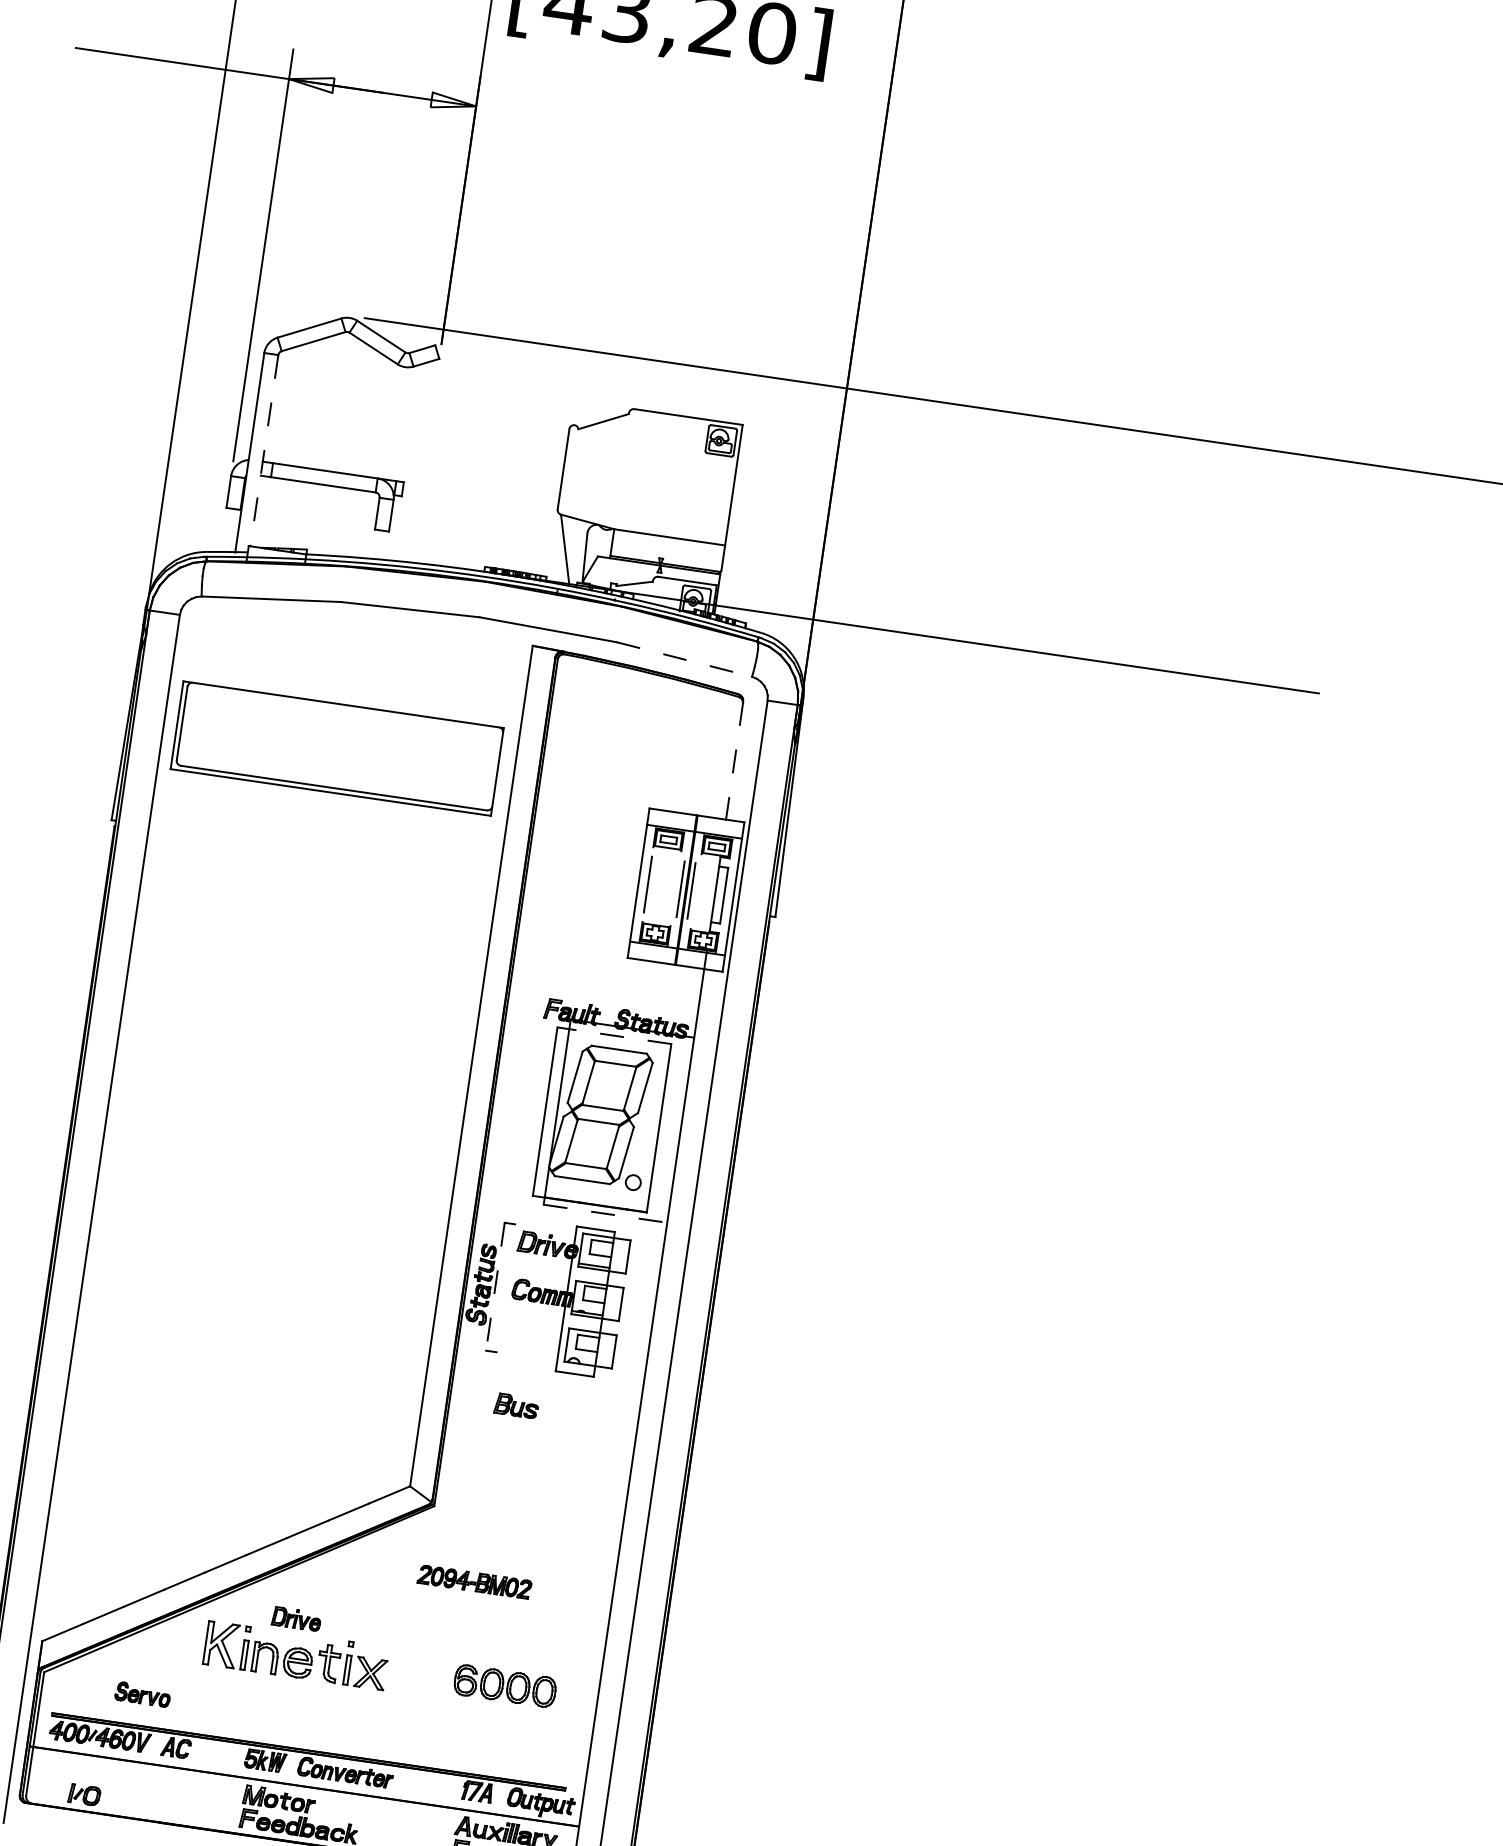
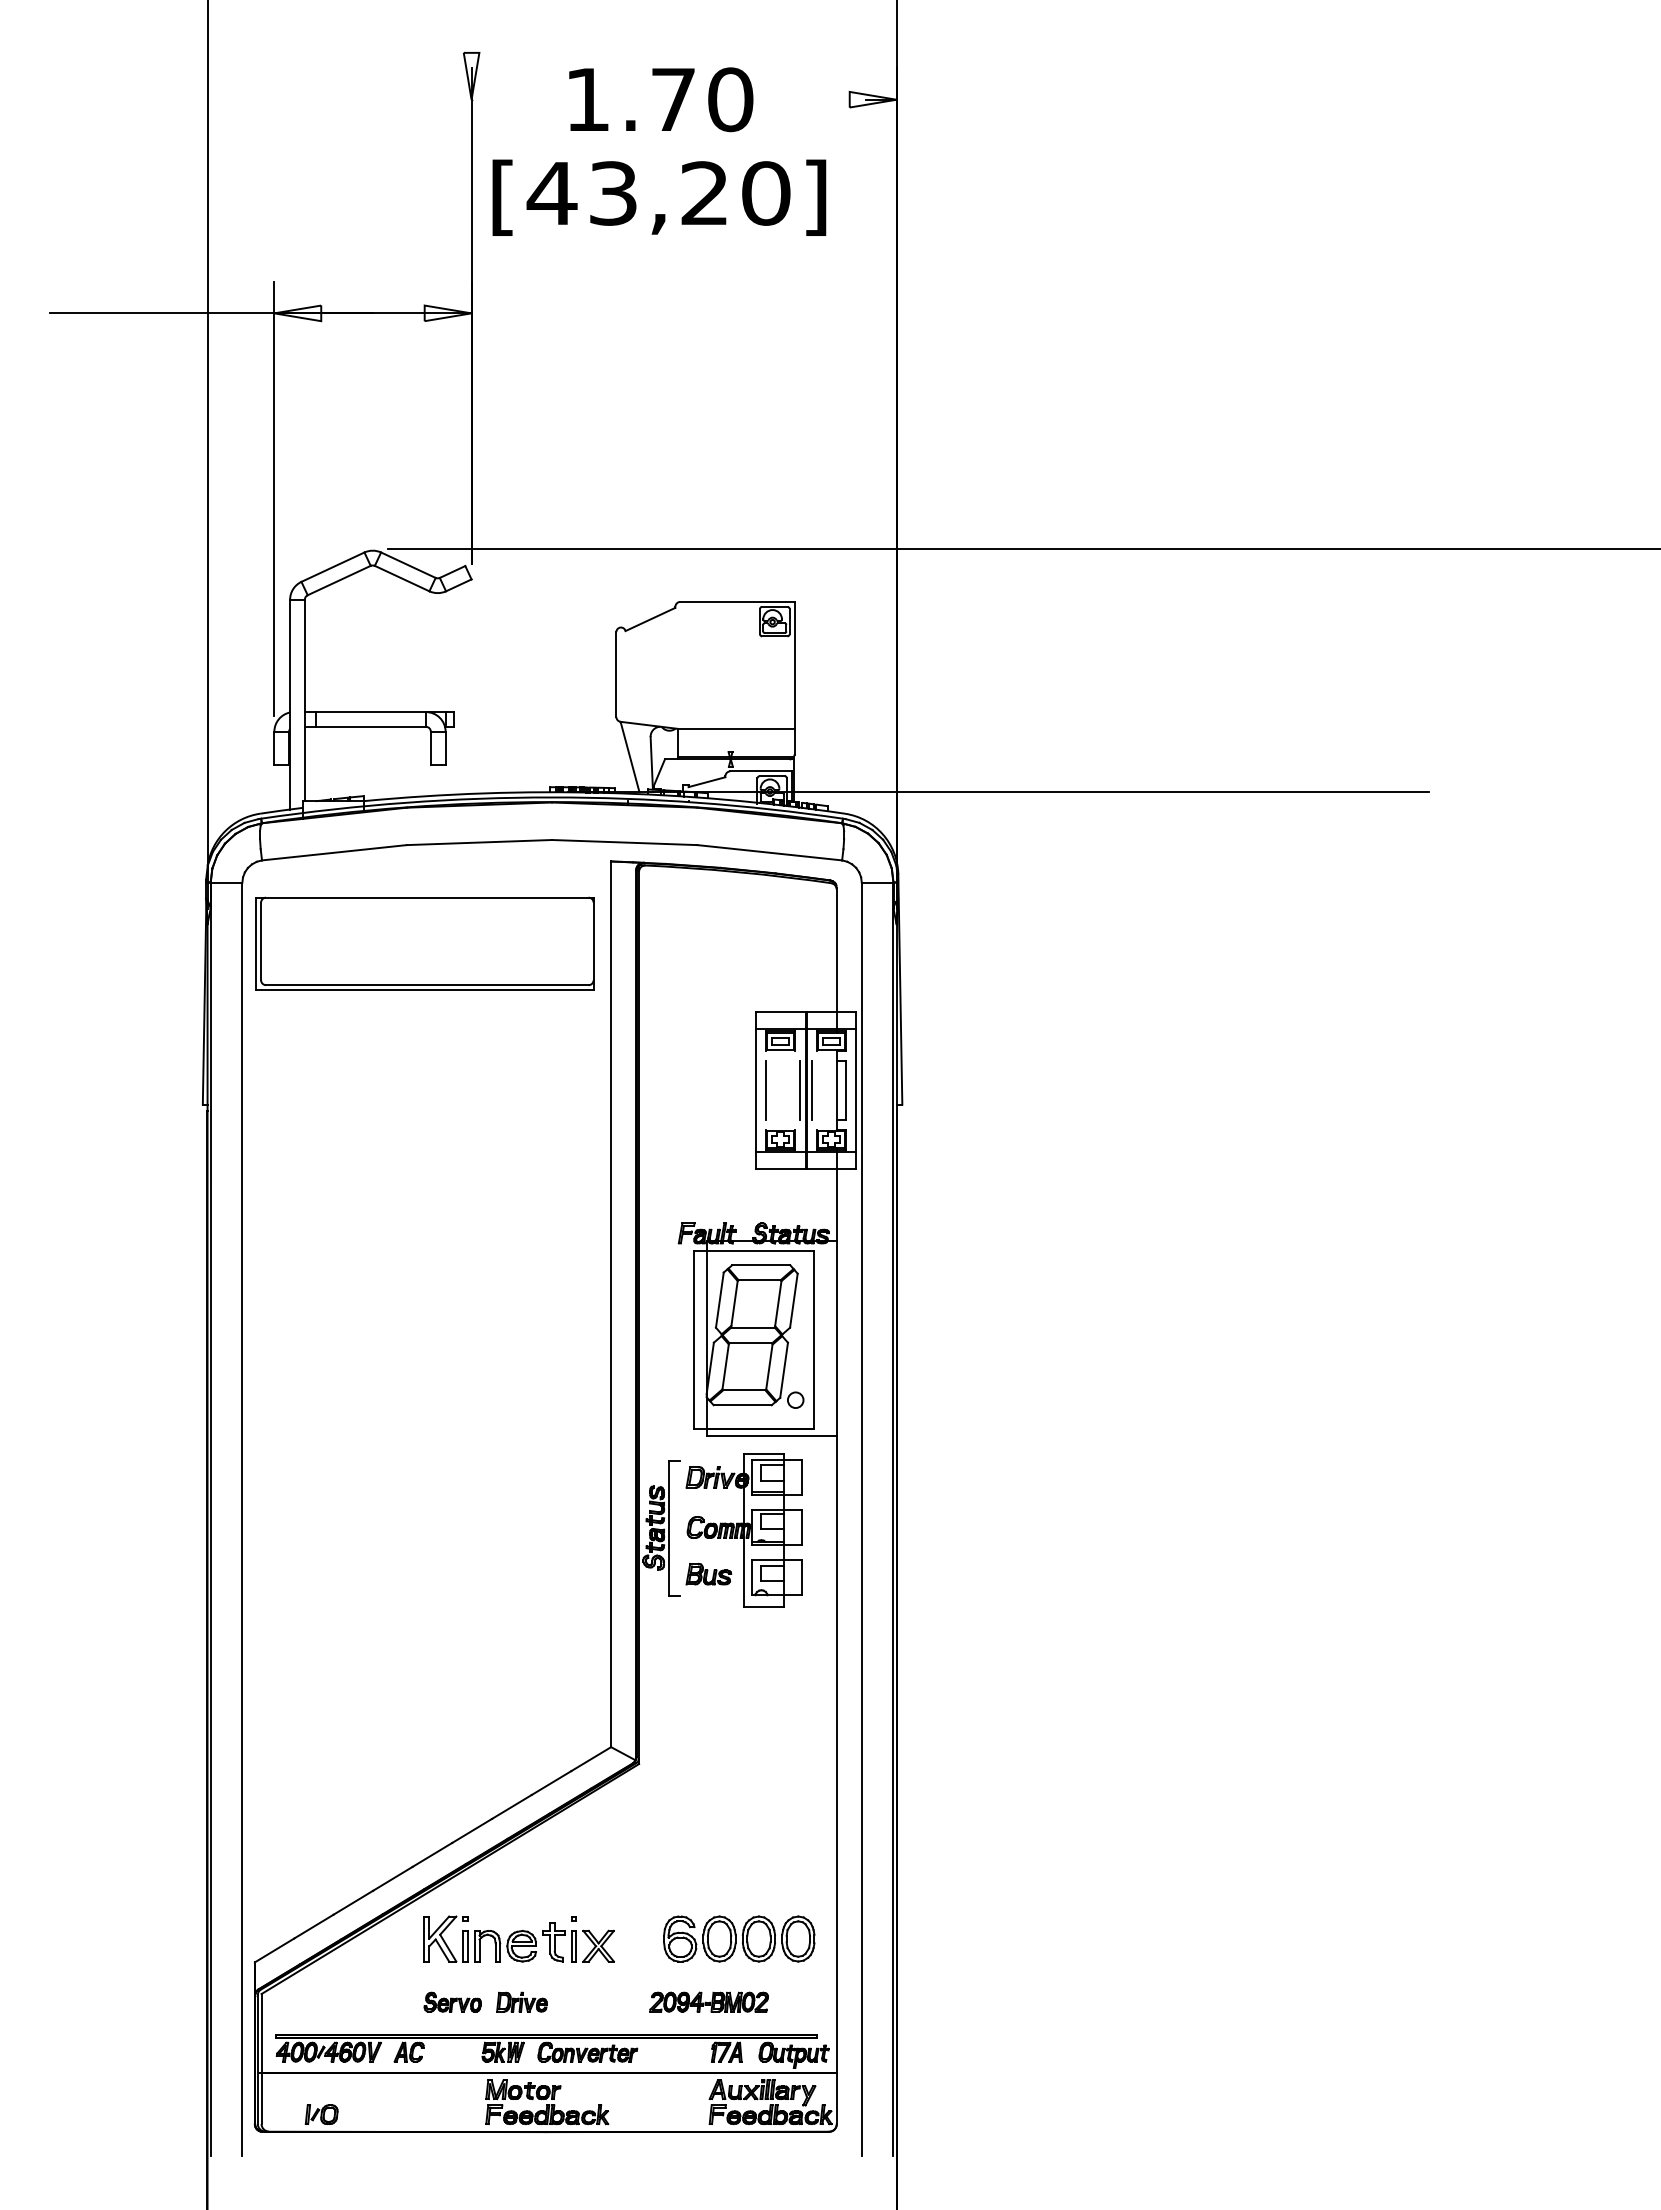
line: (264, 450) -> (304, 700), dashed -> solid
line: (684, 659) -> (769, 852), dashed -> solid
part: (336, 748) -> (424, 943), moved
line: (732, 771) -> (836, 960), dashed -> solid
line: (613, 1035) -> (753, 1251), dashed -> solid
line: (606, 1213) -> (772, 1436), dashed -> solid
line: (495, 1286) -> (669, 1528), dashed -> solid
part: (516, 1405) -> (708, 1573), moved
part: (474, 1581) -> (708, 2001), moved
part: (296, 1618) -> (521, 2001), moved
part: (505, 1685) -> (739, 1938), size x1.43
part: (142, 1693) -> (452, 2001), moved

